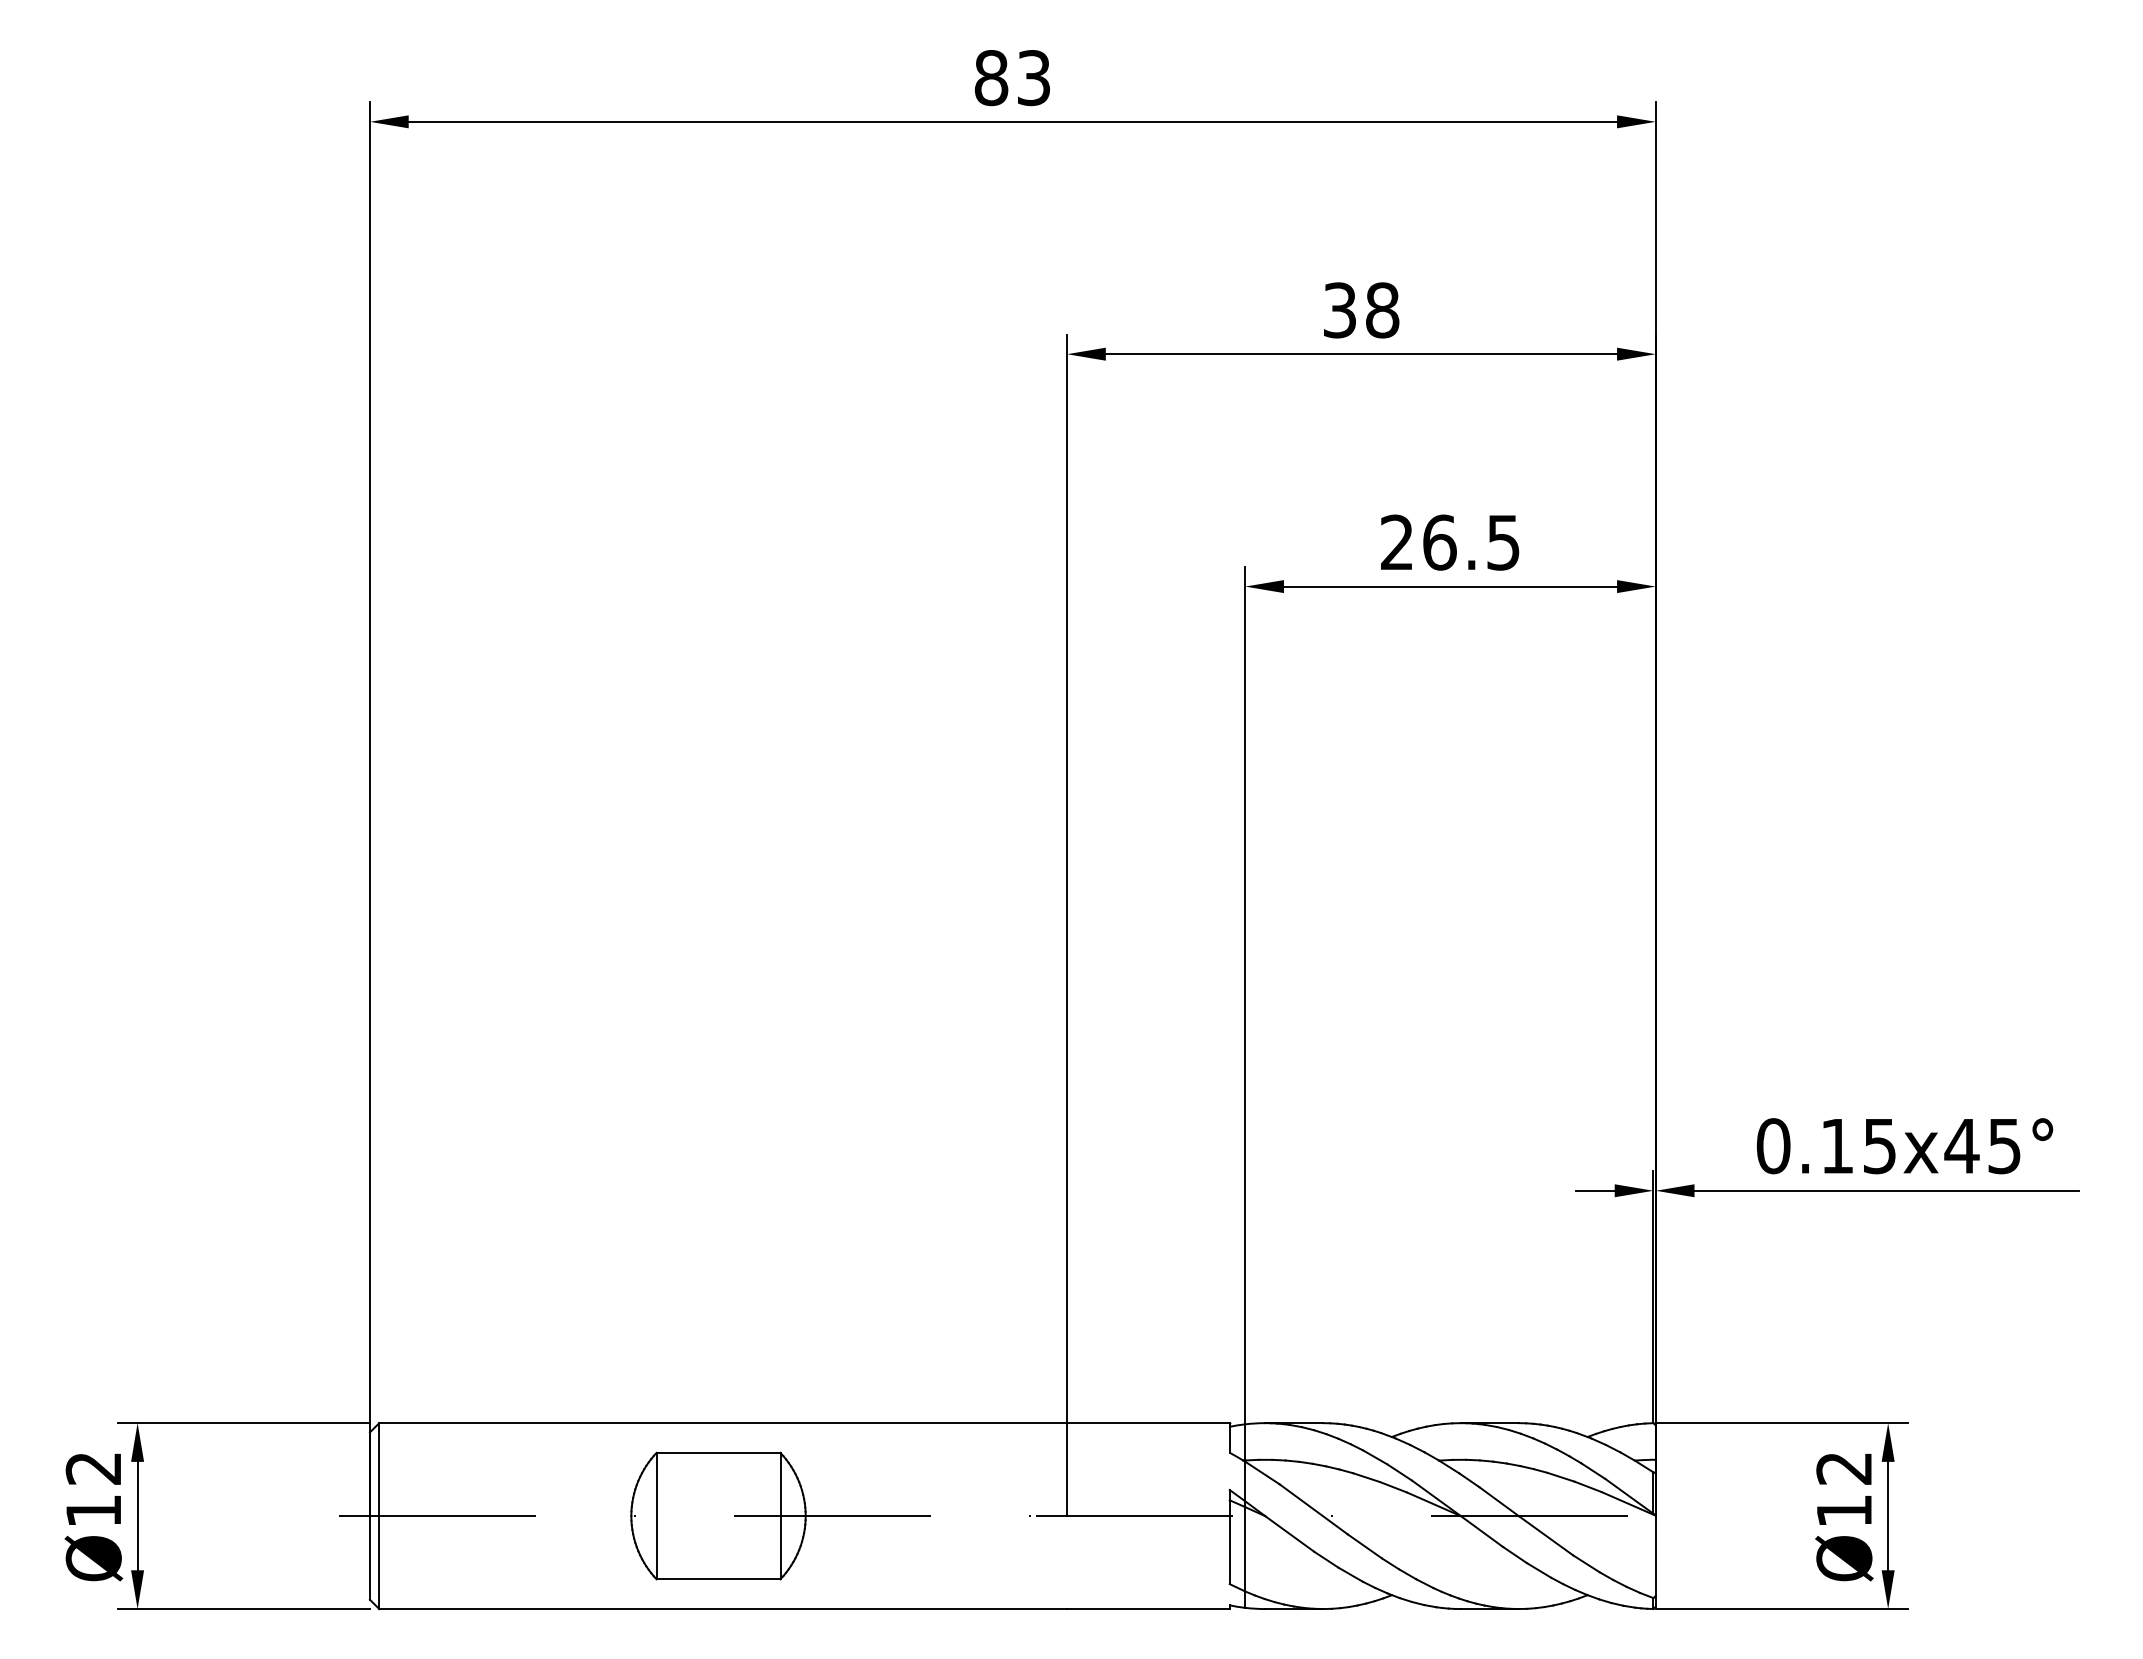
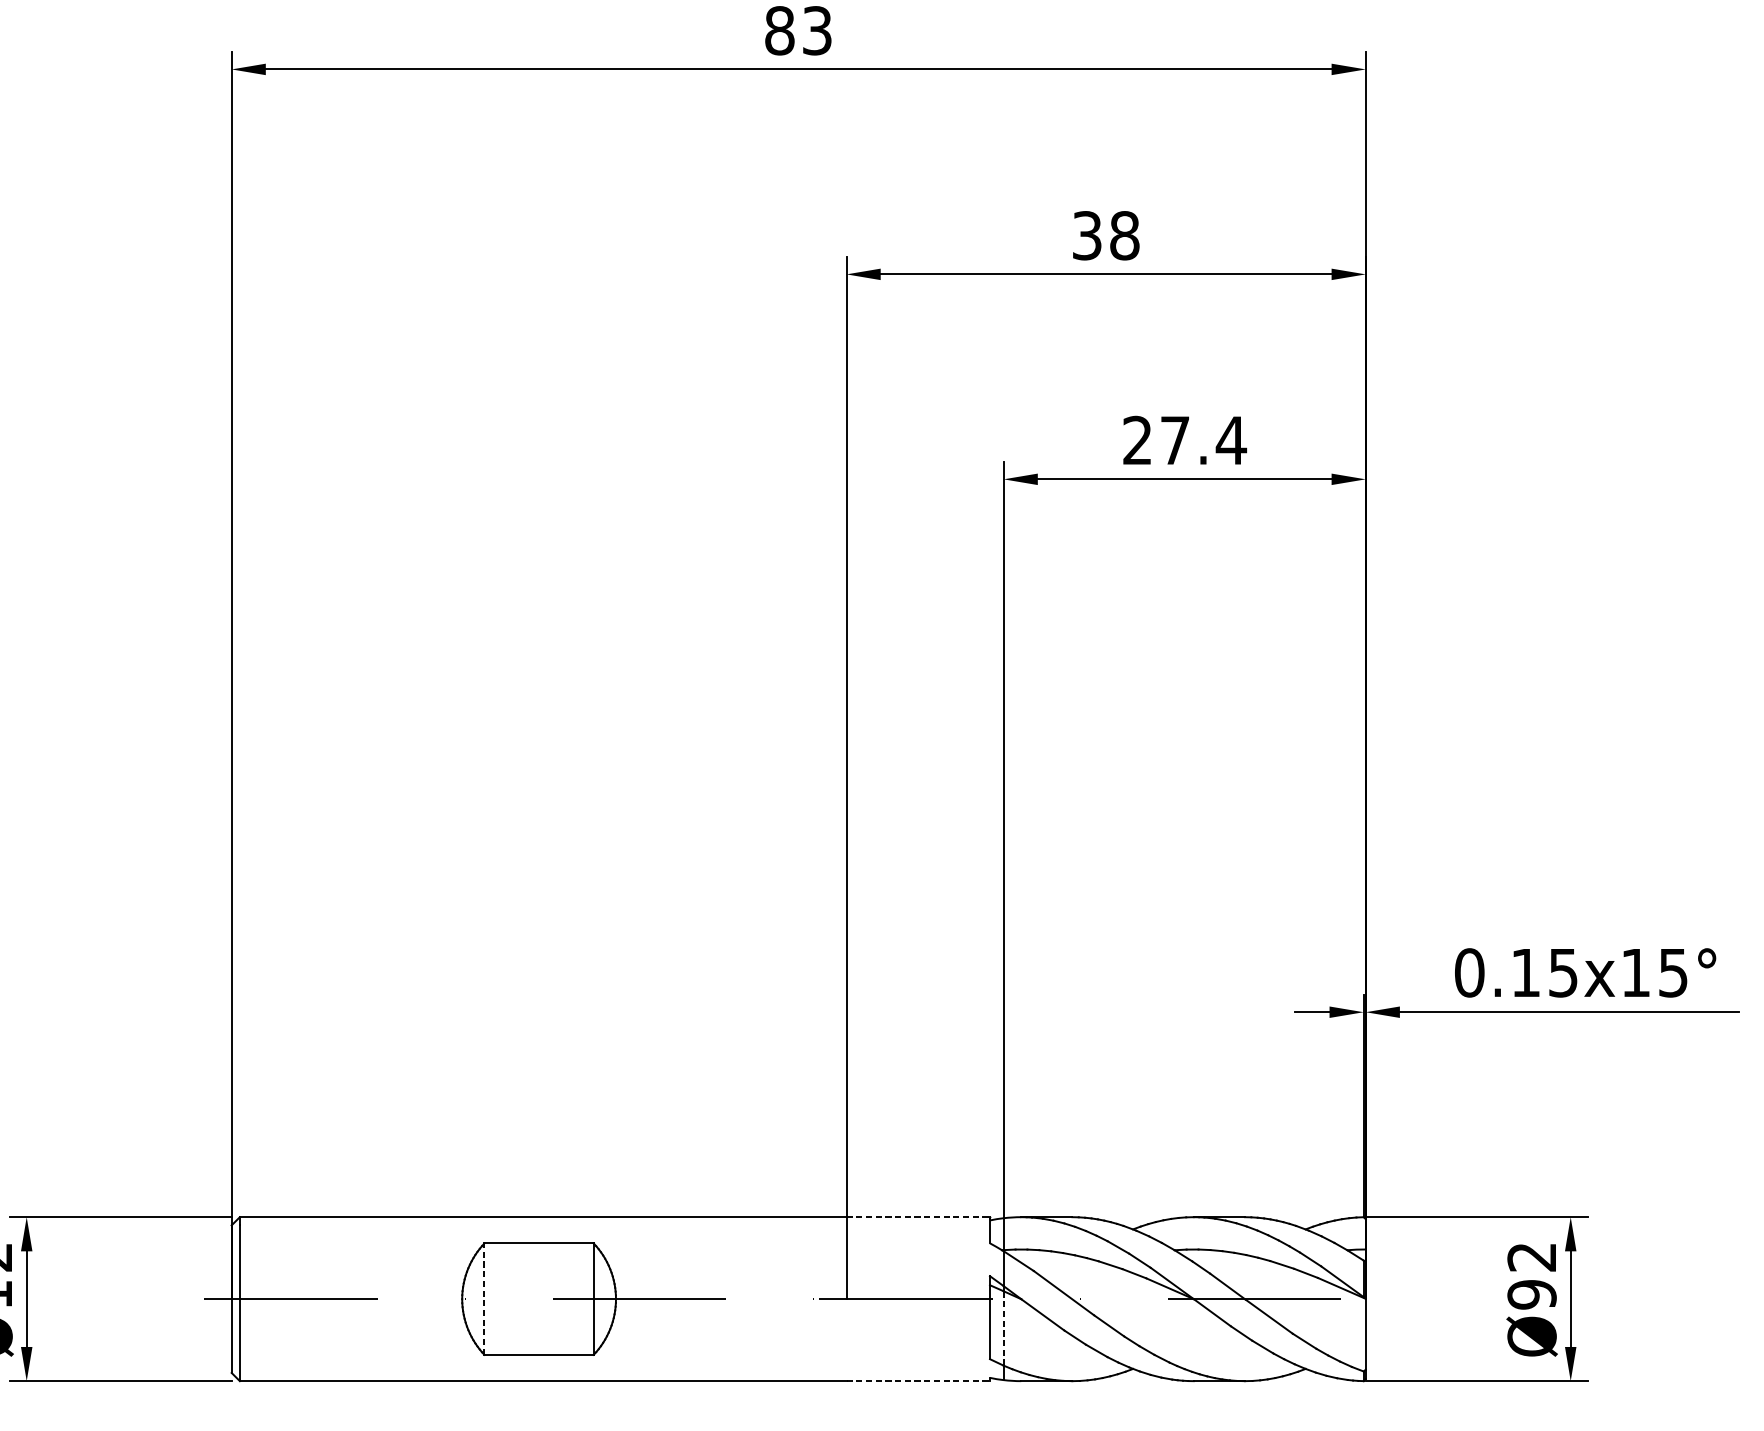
text: (1472, 542) -> (1204, 440), 26.5 -> 27.4
text: (1961, 1146) -> (1635, 973), 0.15x45° -> 0.15x15°
line: (1148, 1423) -> (918, 1217), solid -> dashed
text: (1844, 1511) -> (1532, 1295), Ø12 -> Ø92
line: (656, 1515) -> (484, 1298), solid -> dashed
line: (1245, 1548) -> (1003, 1327), solid -> dashed
line: (1148, 1609) -> (918, 1381), solid -> dashed

